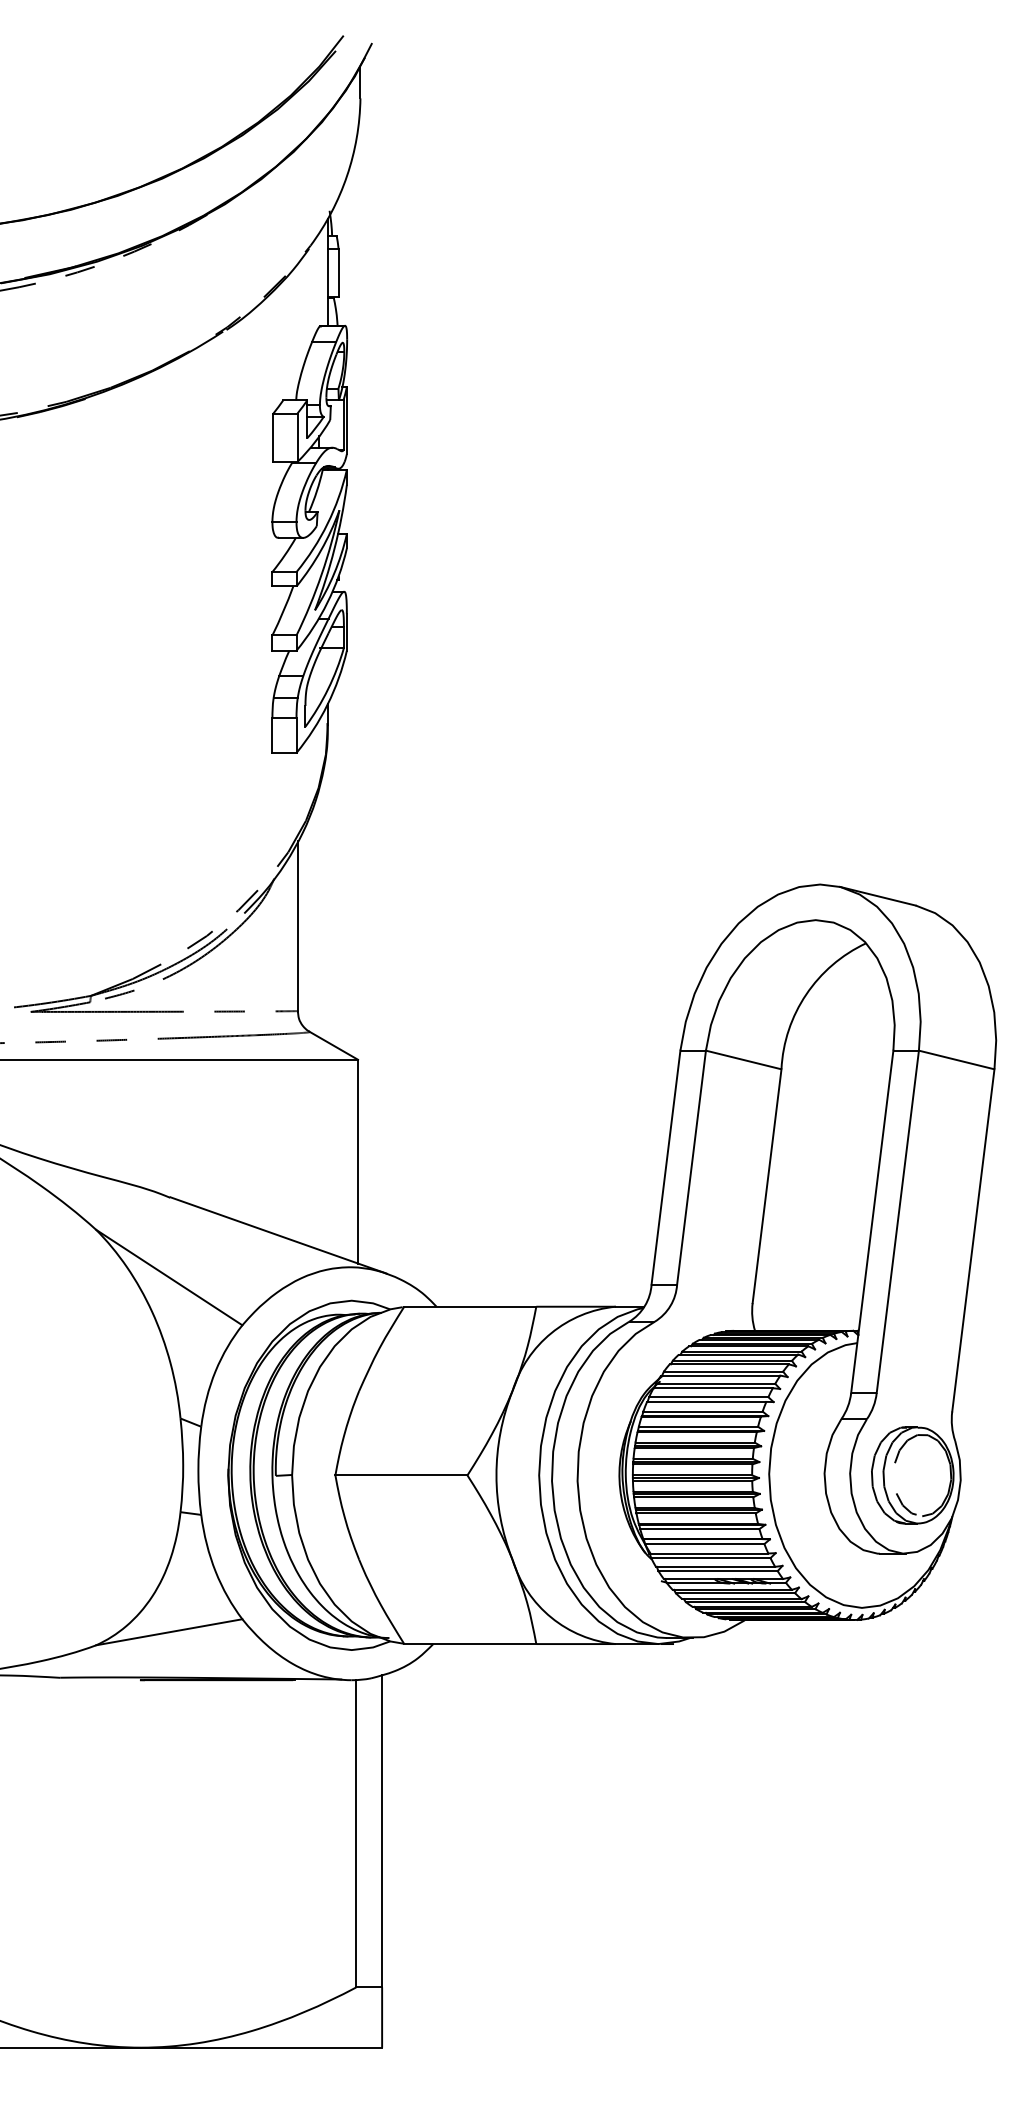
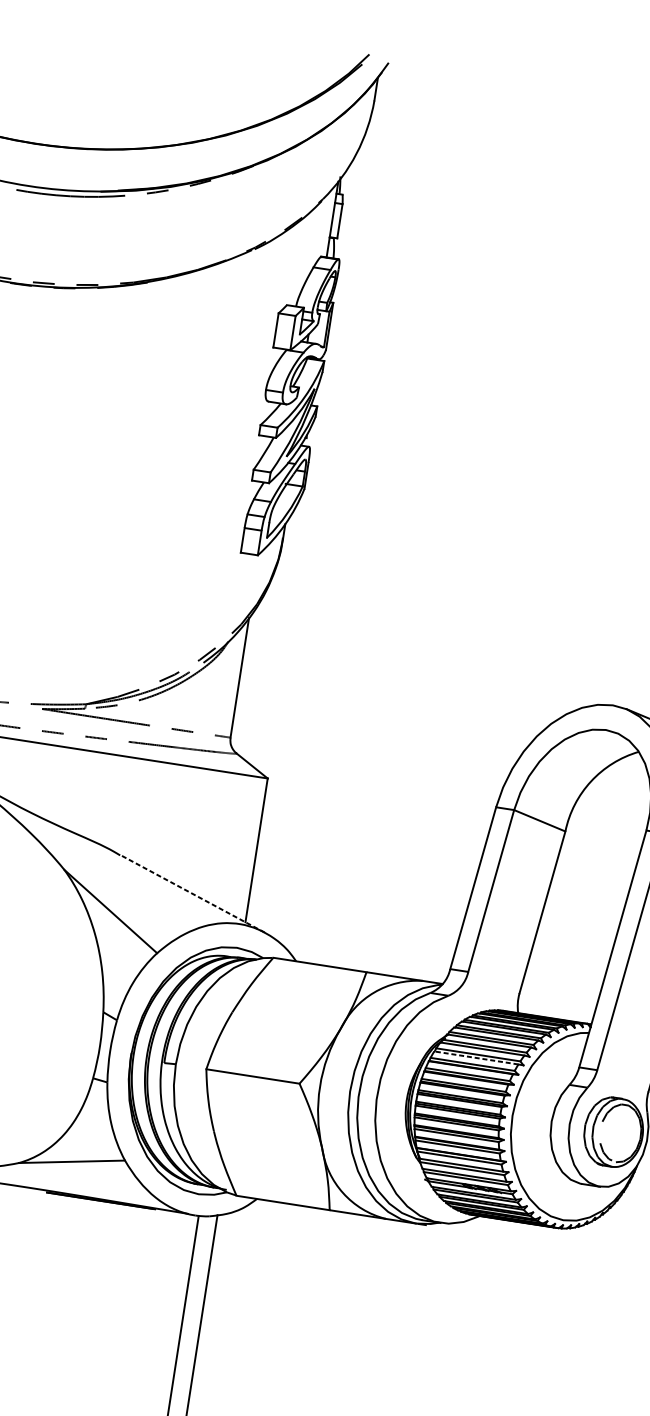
line: (278, 1235) -> (192, 893), solid -> dashed
line: (706, 1401) -> (476, 1057), solid -> dashed

